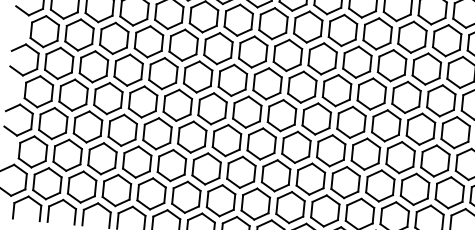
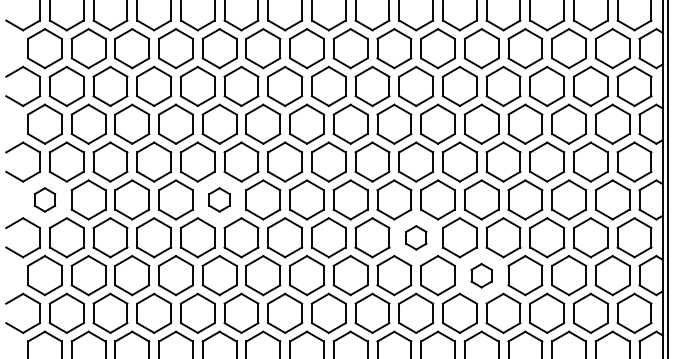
part: (38, 91) -> (44, 199), size x0.6
part: (177, 105) -> (219, 199), size x0.6
part: (331, 150) -> (416, 237), size x0.6
part: (380, 185) -> (481, 275), size x0.6

